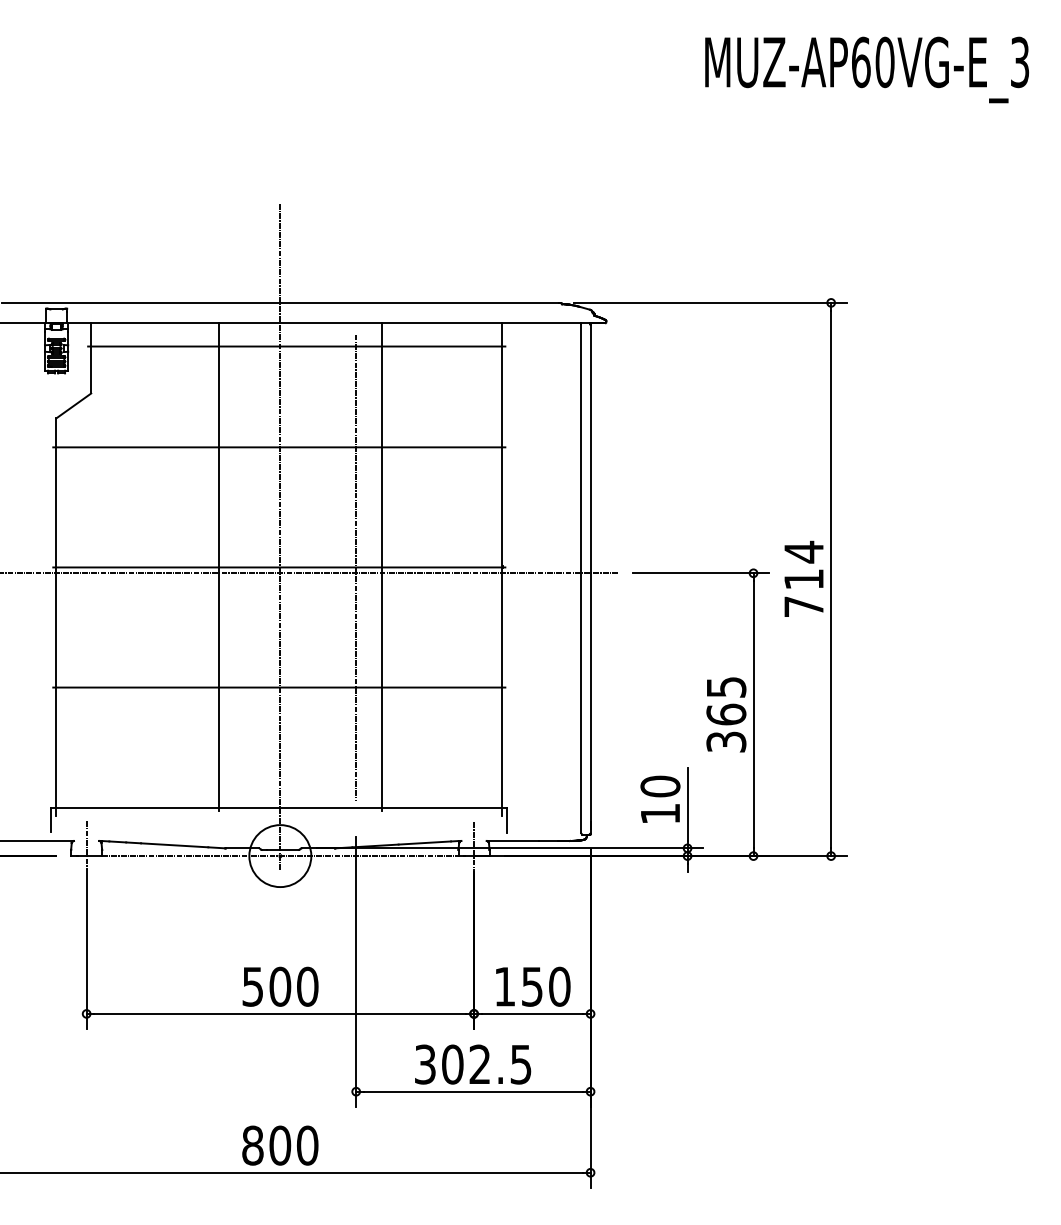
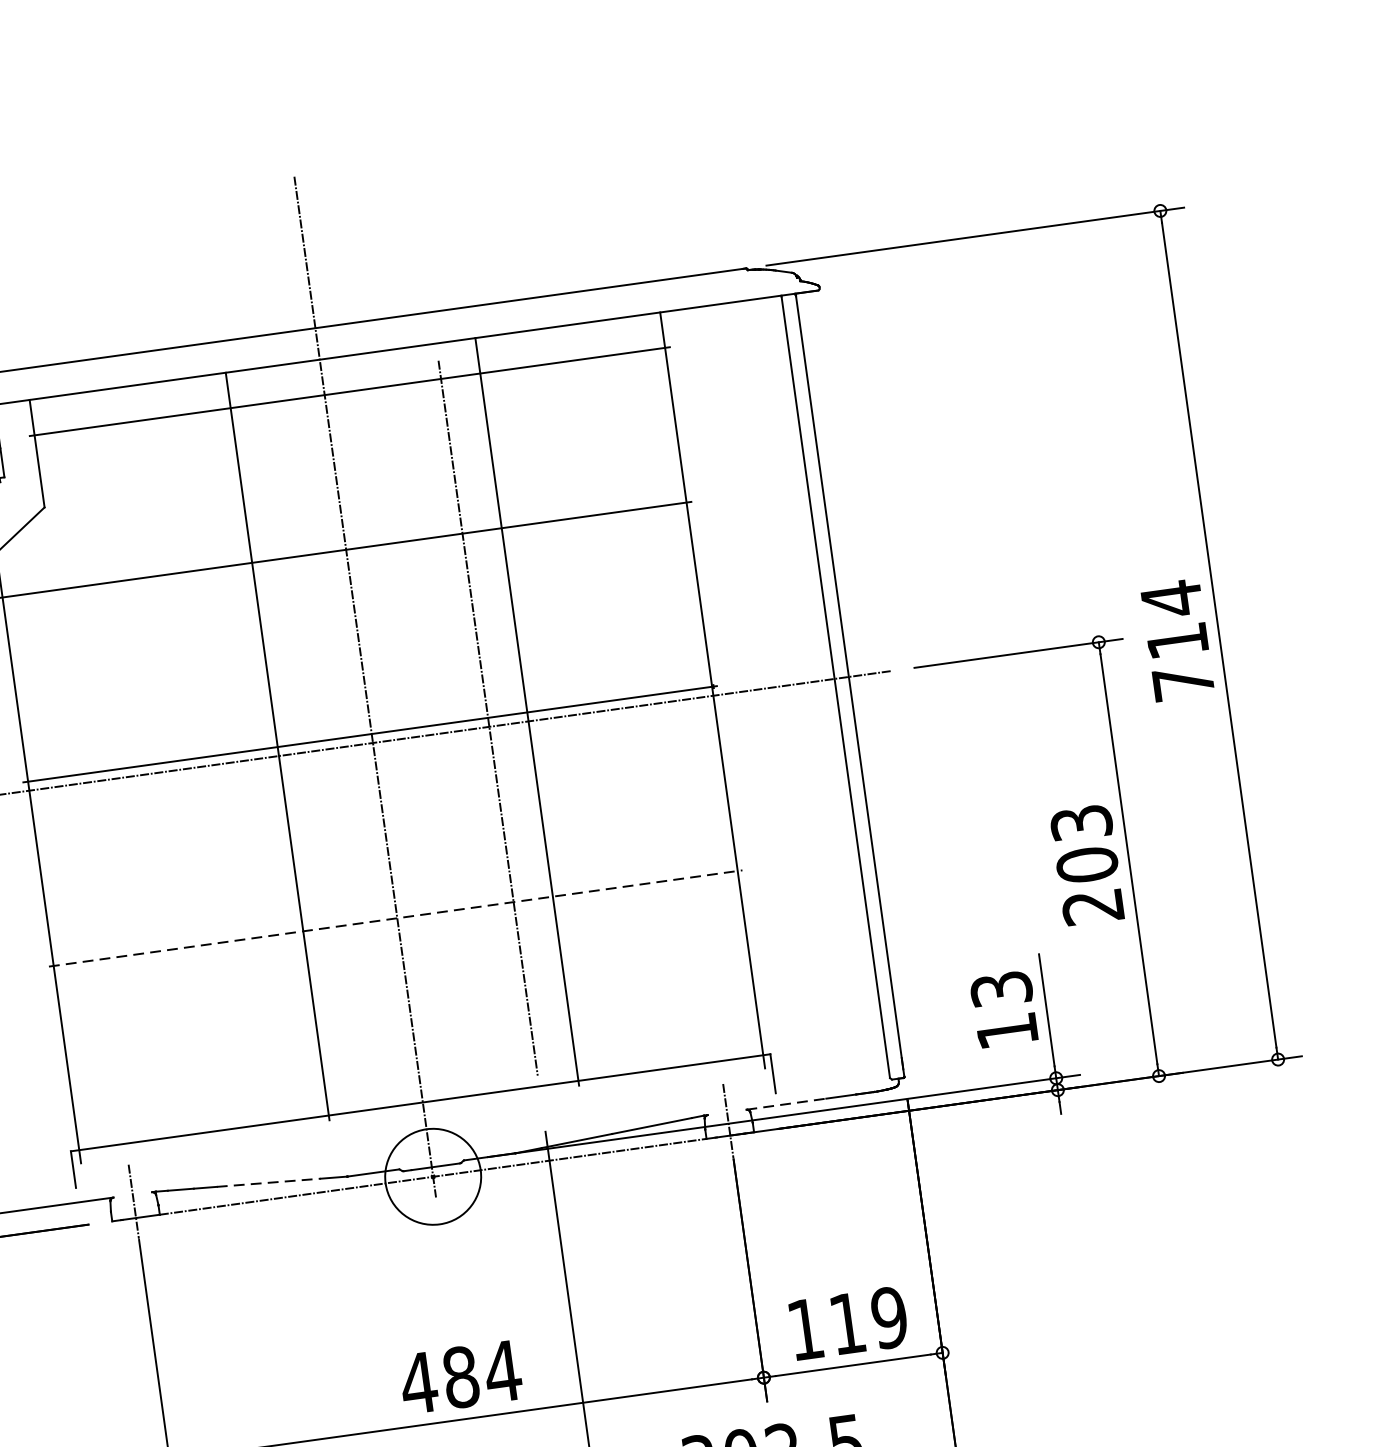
line: (279, 687) -> (395, 918), solid -> dashed
text: (726, 714) -> (1087, 864), 365 -> 203
text: (660, 786) -> (1001, 989), 10 -> 13
line: (513, 840) -> (787, 1103), solid -> dashed
line: (174, 845) -> (268, 1183), solid -> dashed
text: (279, 986) -> (459, 1377), 500 -> 484
text: (546, 986) -> (869, 1320), 150 -> 119

